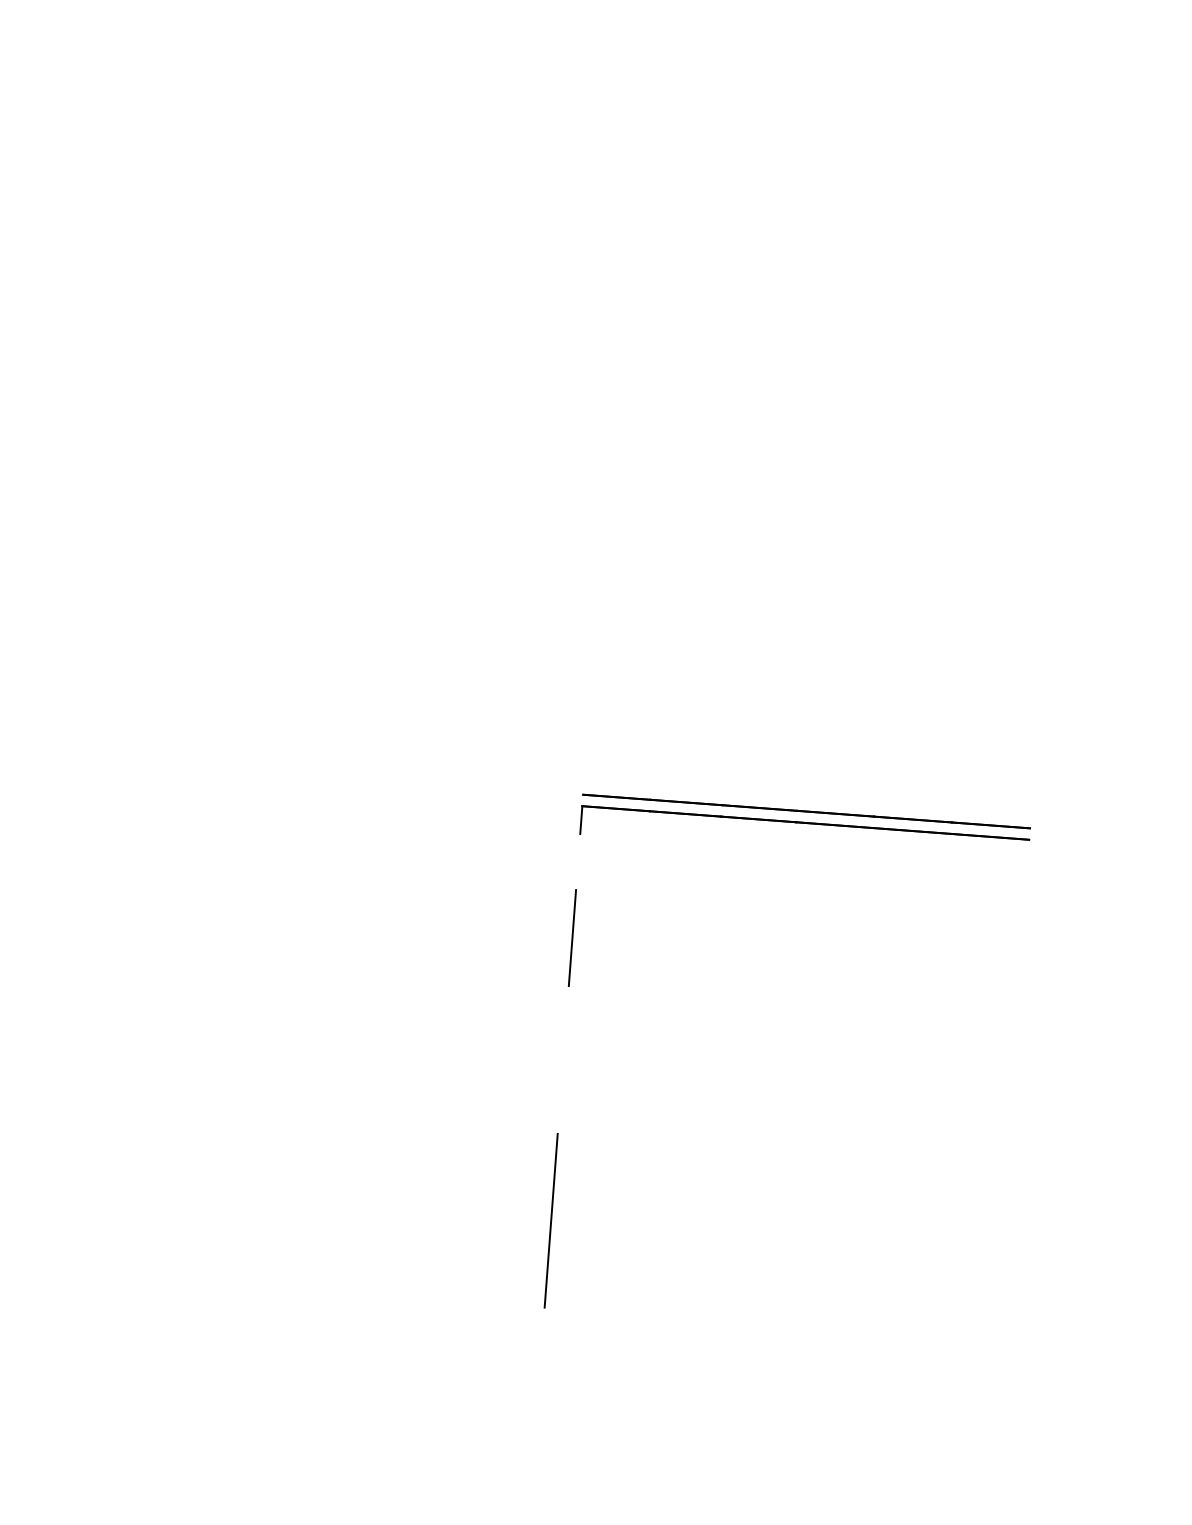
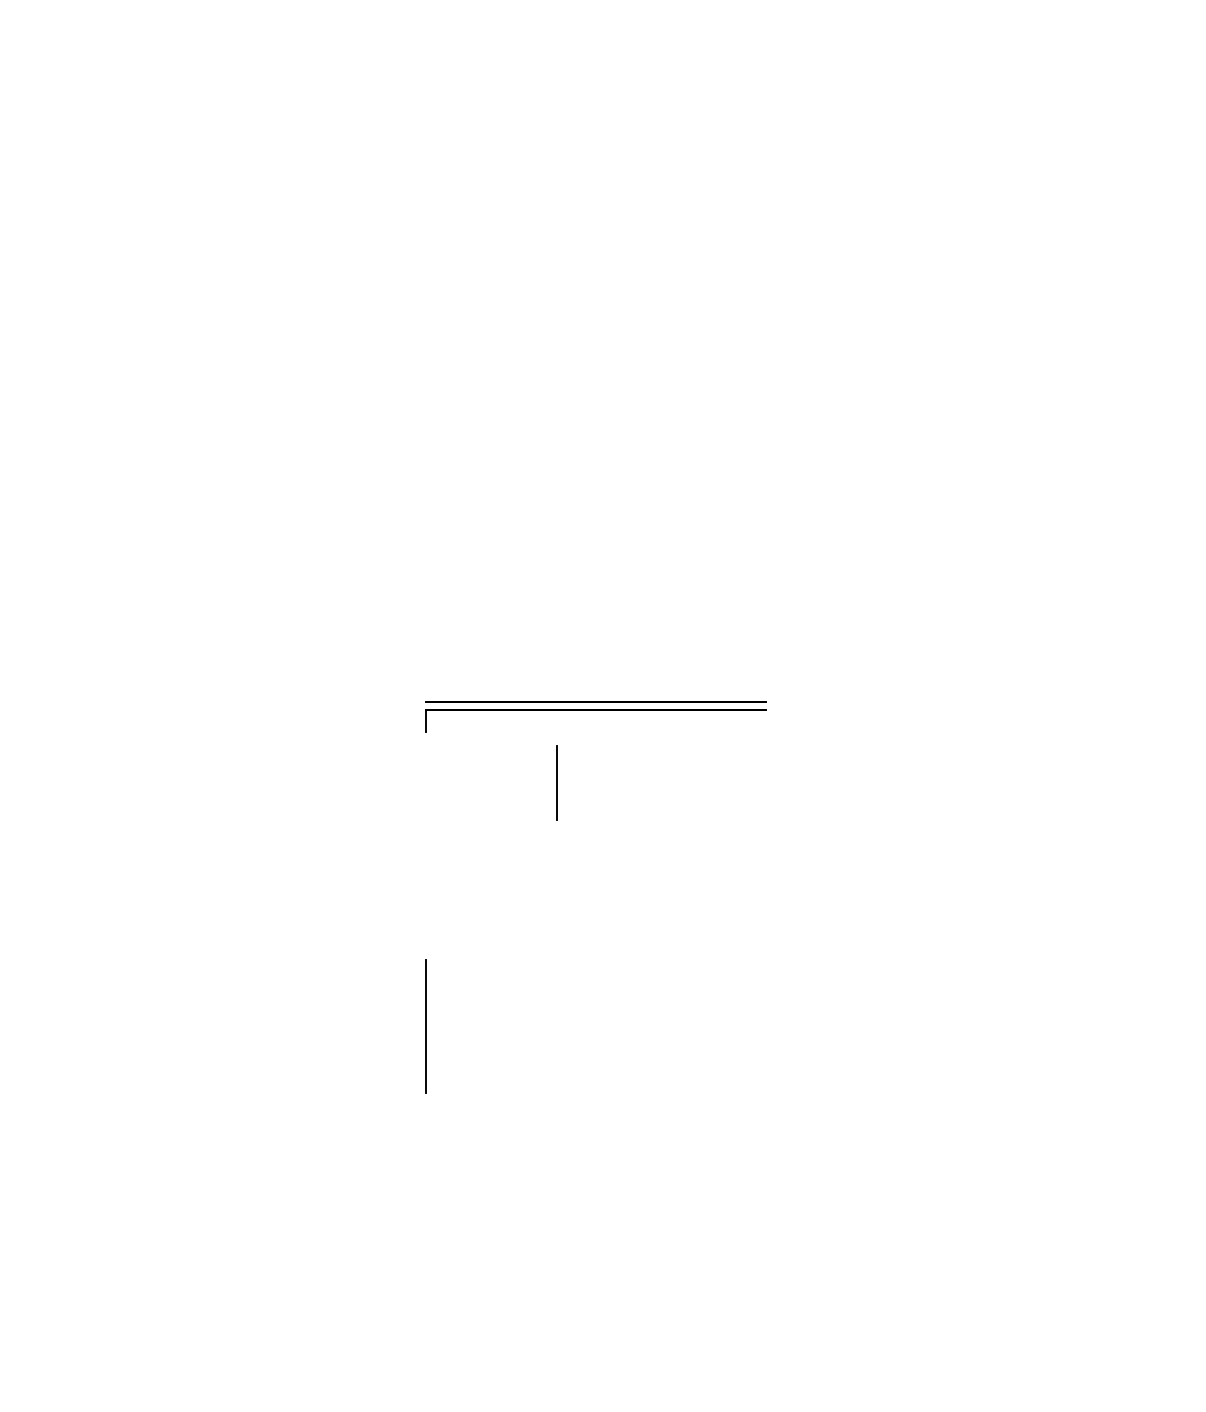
line: (572, 937) -> (556, 782), moved

